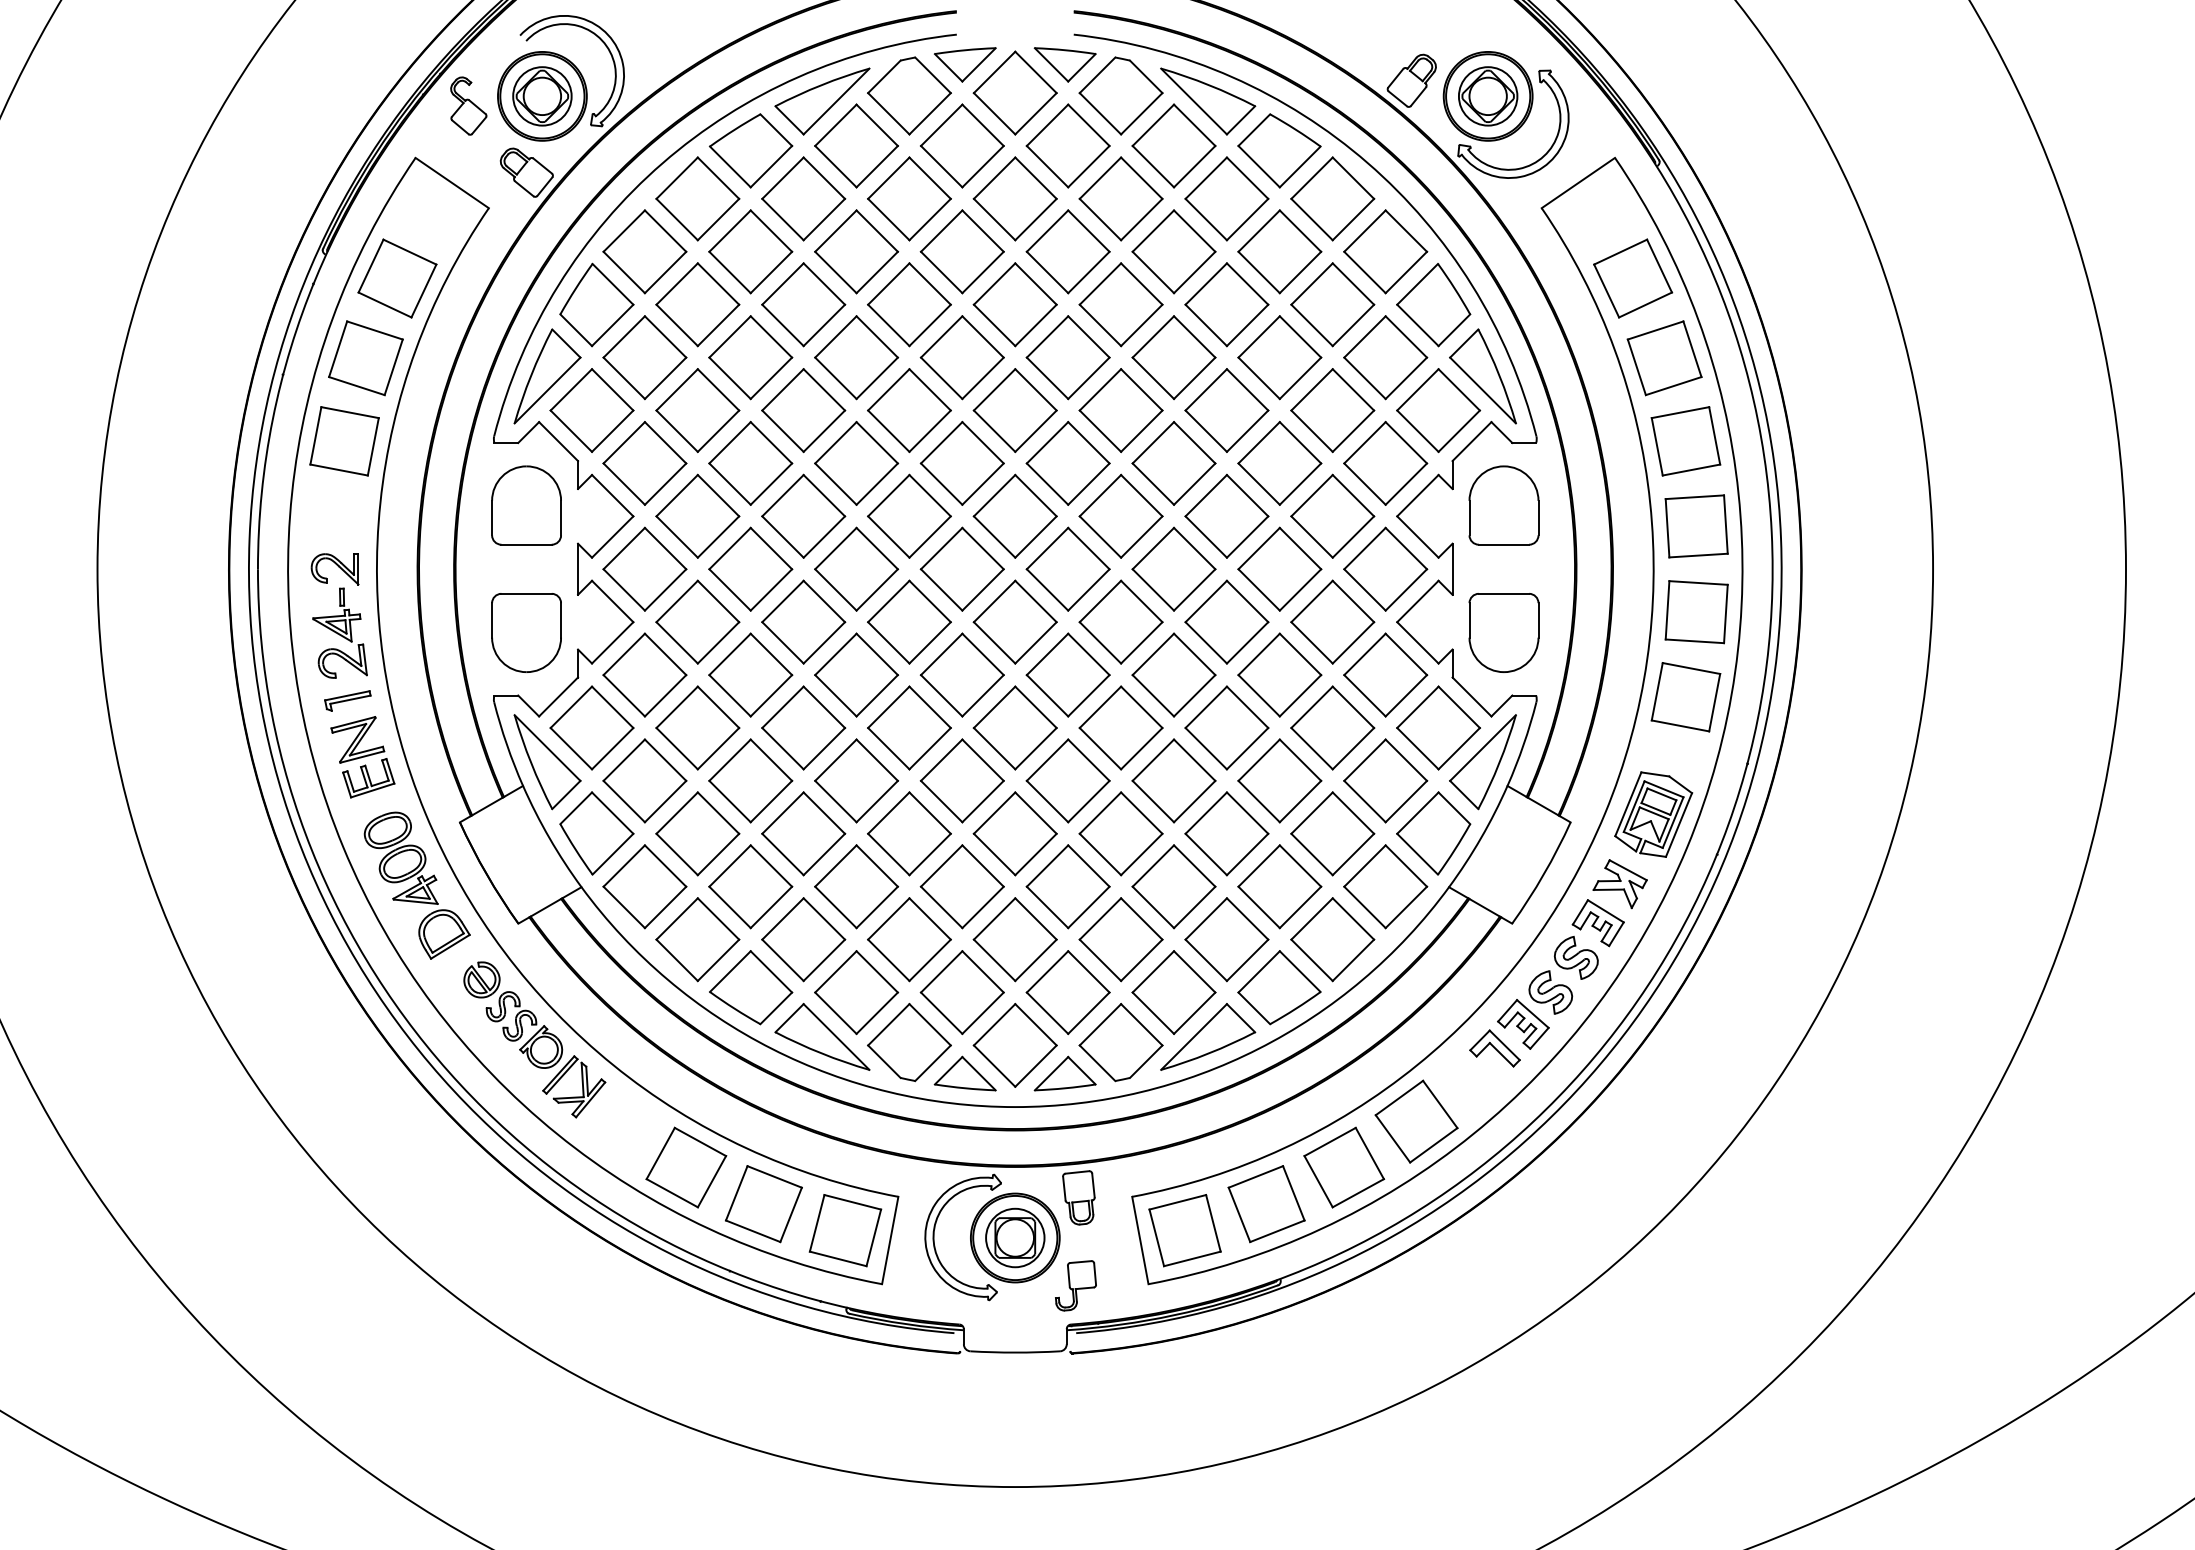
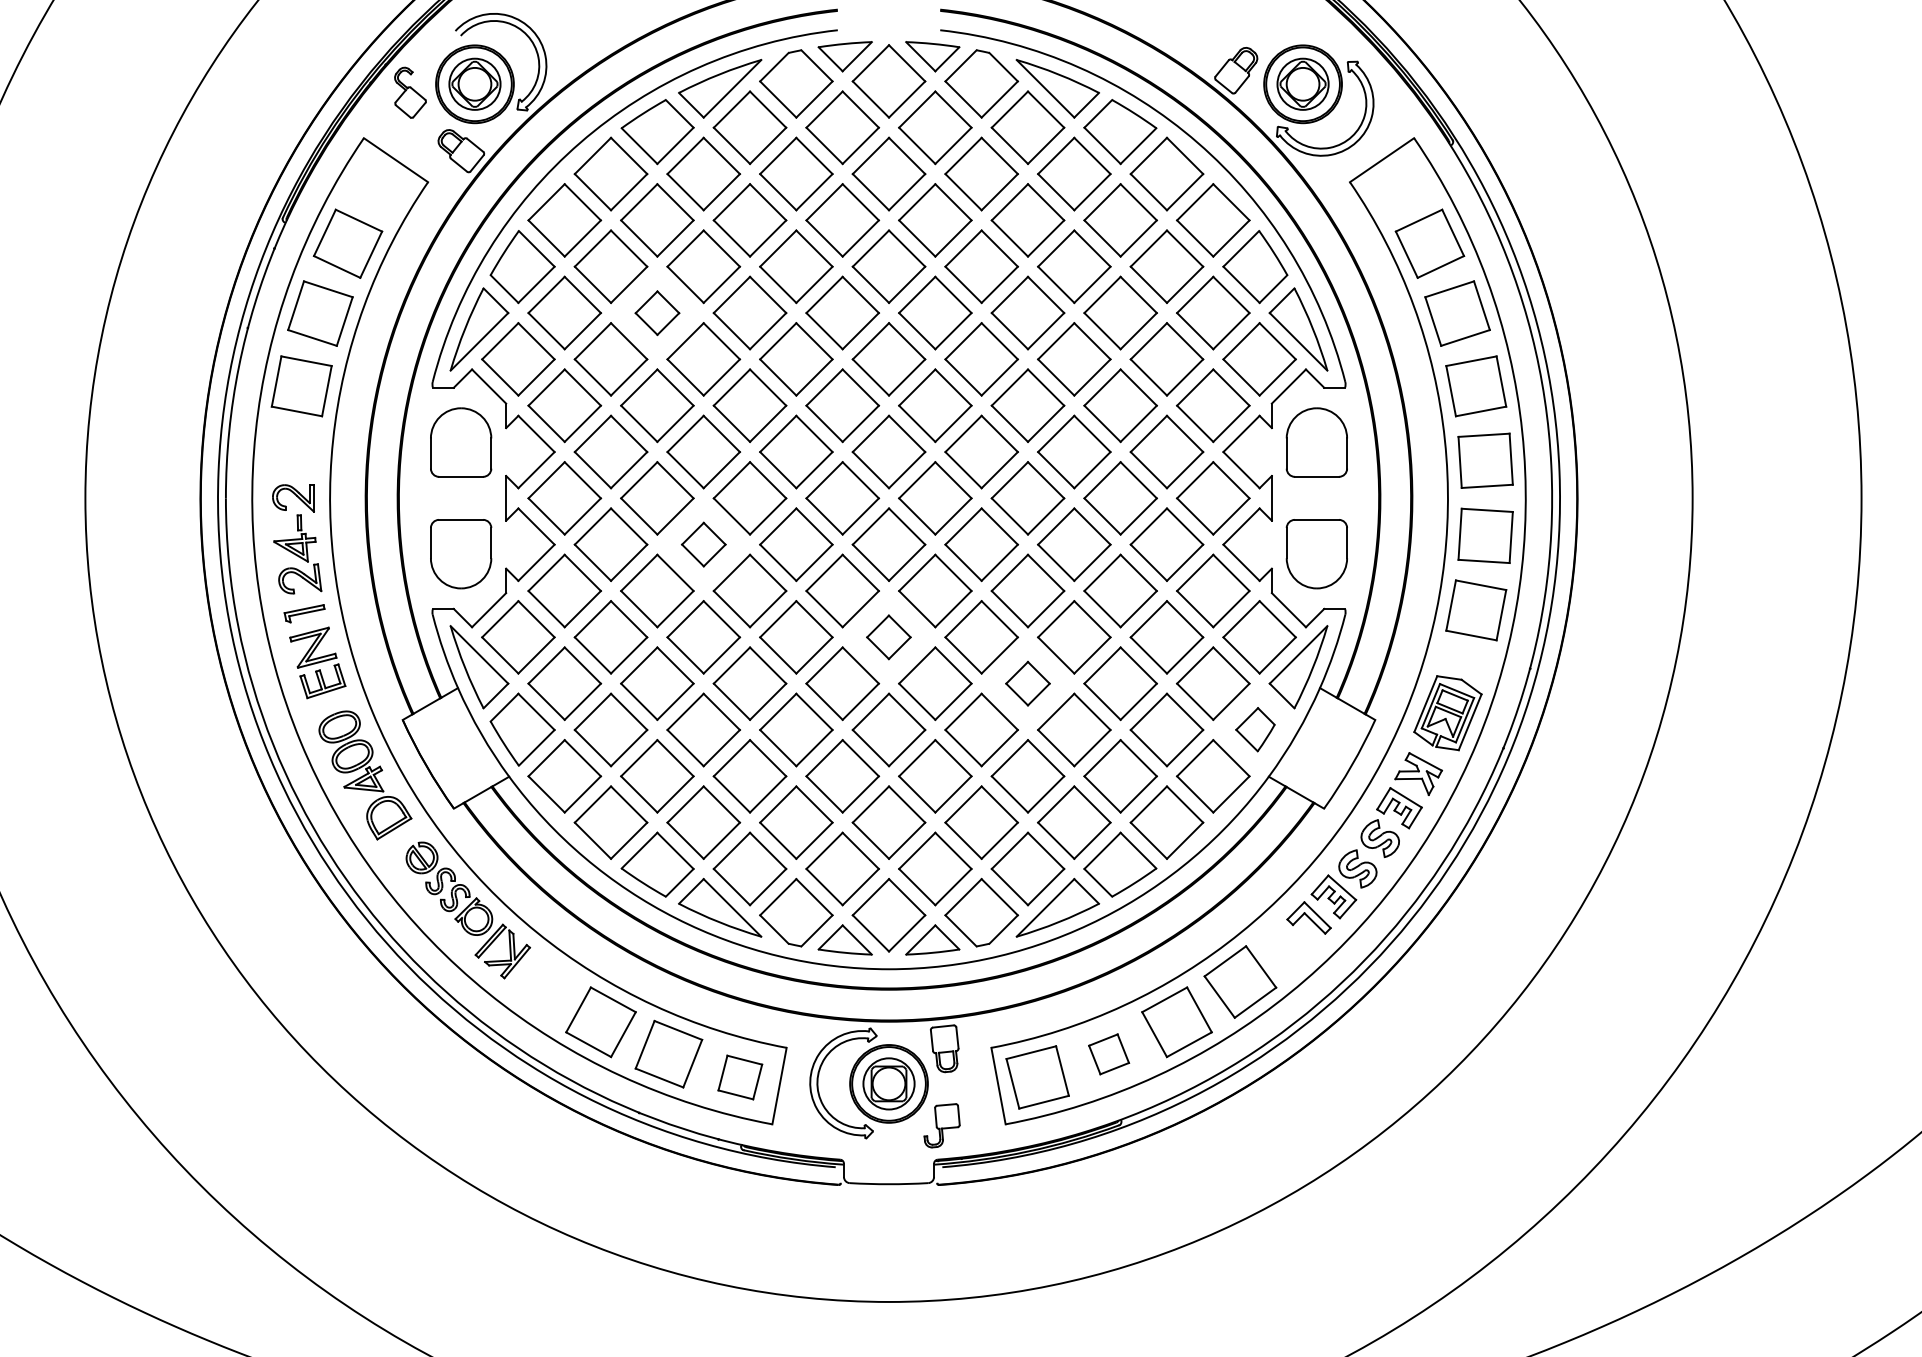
part: (750, 357) -> (657, 312), size x0.6
part: (803, 621) -> (703, 544), size x0.6
part: (1014, 727) -> (888, 636), size x0.6
part: (1173, 780) -> (1027, 683), size x0.6
part: (1433, 833) -> (1255, 729), size x0.6
part: (1266, 1204) -> (1108, 1054), size x0.6
part: (845, 1230) -> (740, 1077), size x0.7

